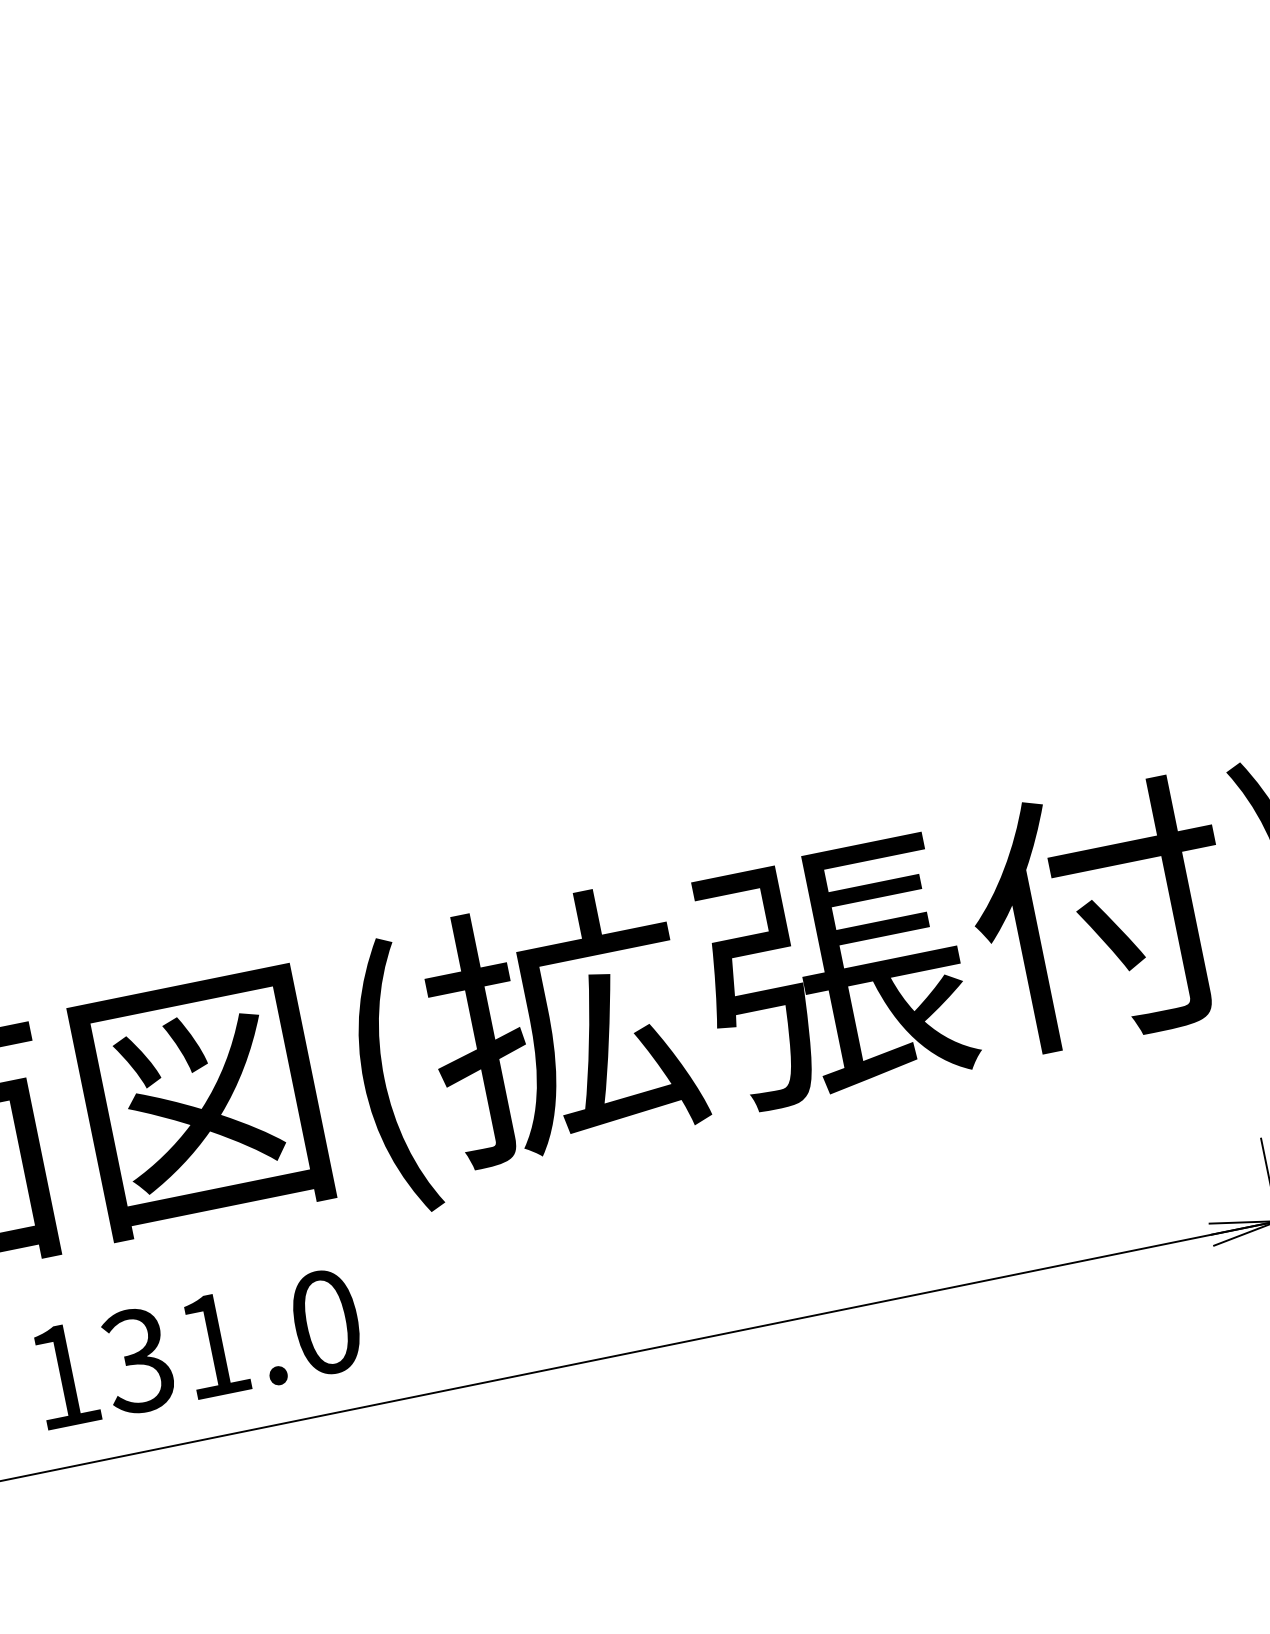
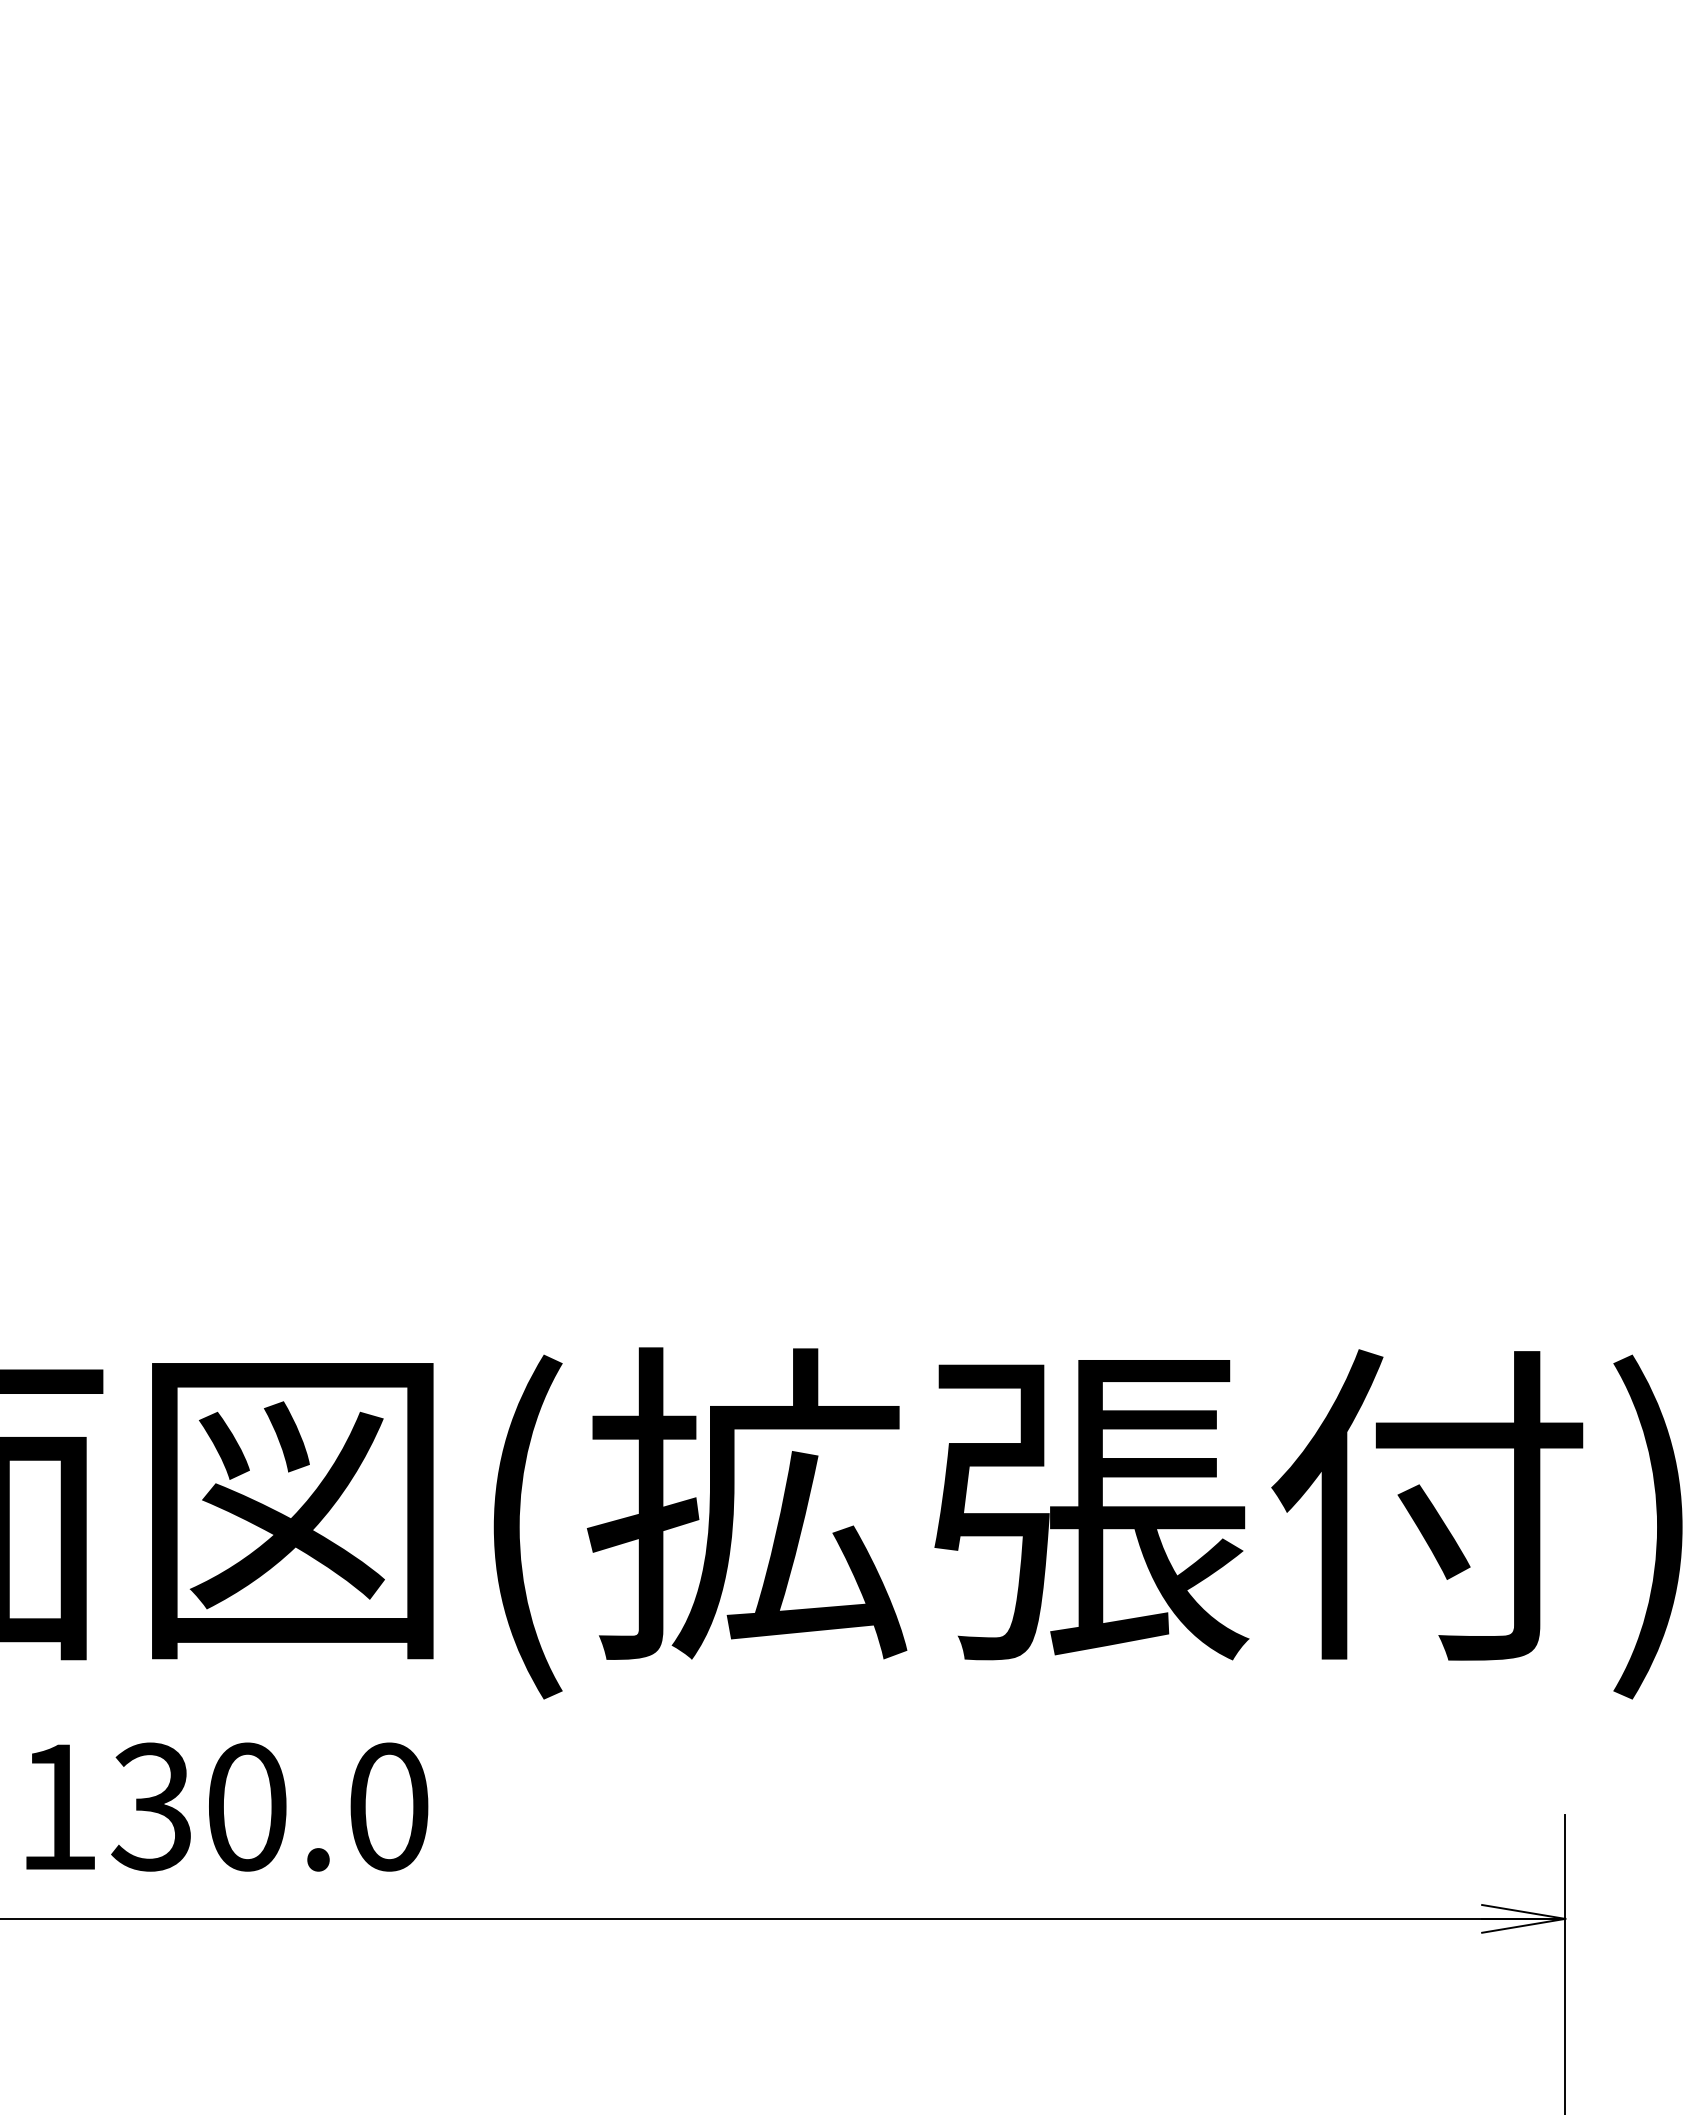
text: (213, 1344) -> (247, 1806), 131.0 -> 130.0

